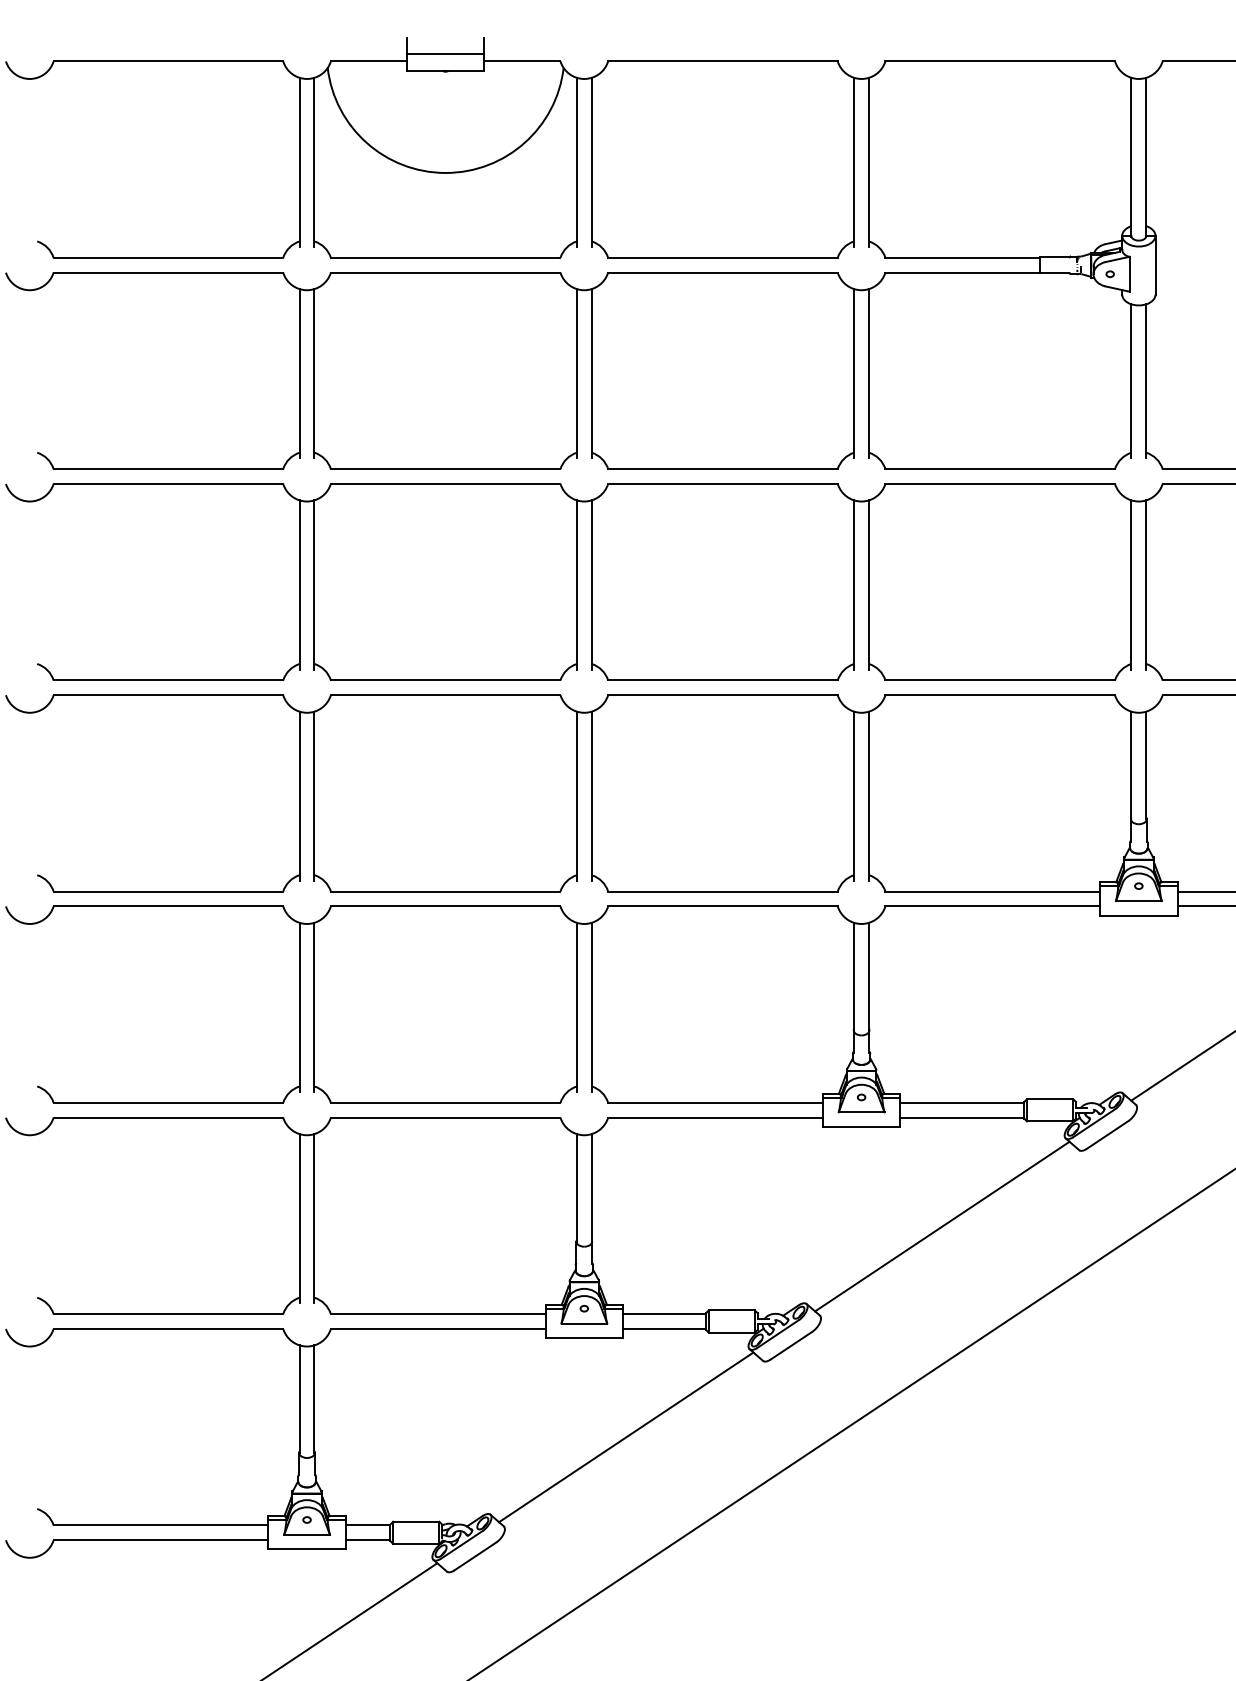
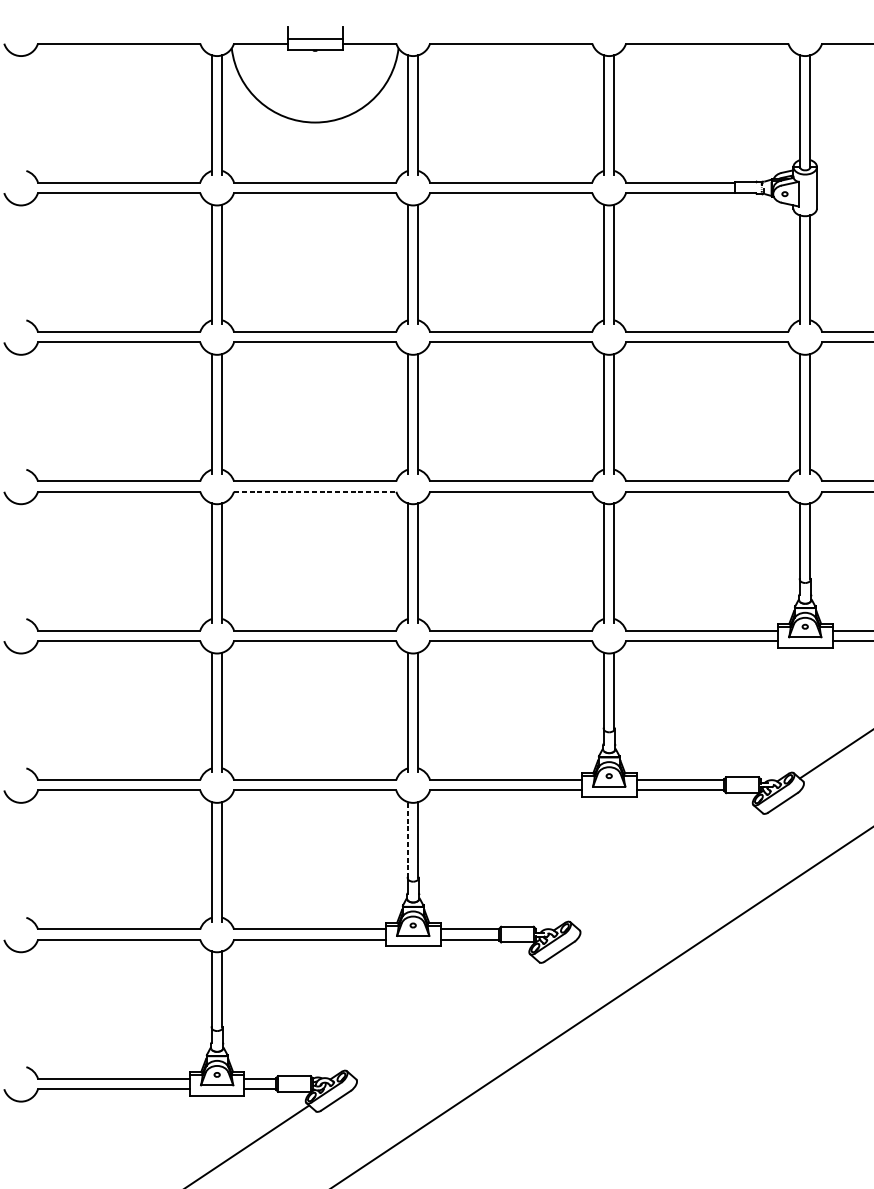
line: (445, 695) -> (315, 491), solid -> dashed
line: (576, 1187) -> (407, 839), solid -> dashed
line: (942, 1226) -> (666, 867), removed
line: (626, 1437) -> (443, 1016), removed

